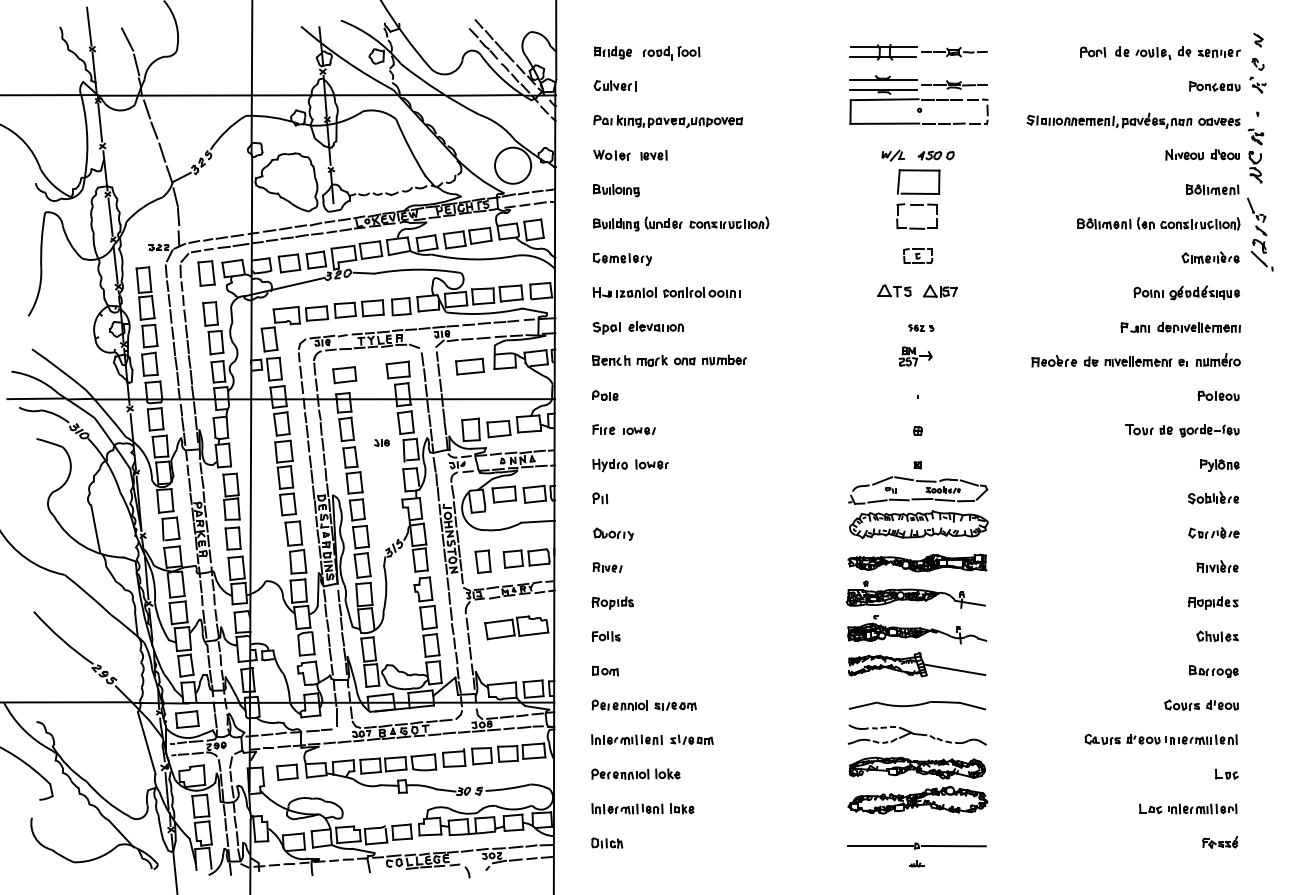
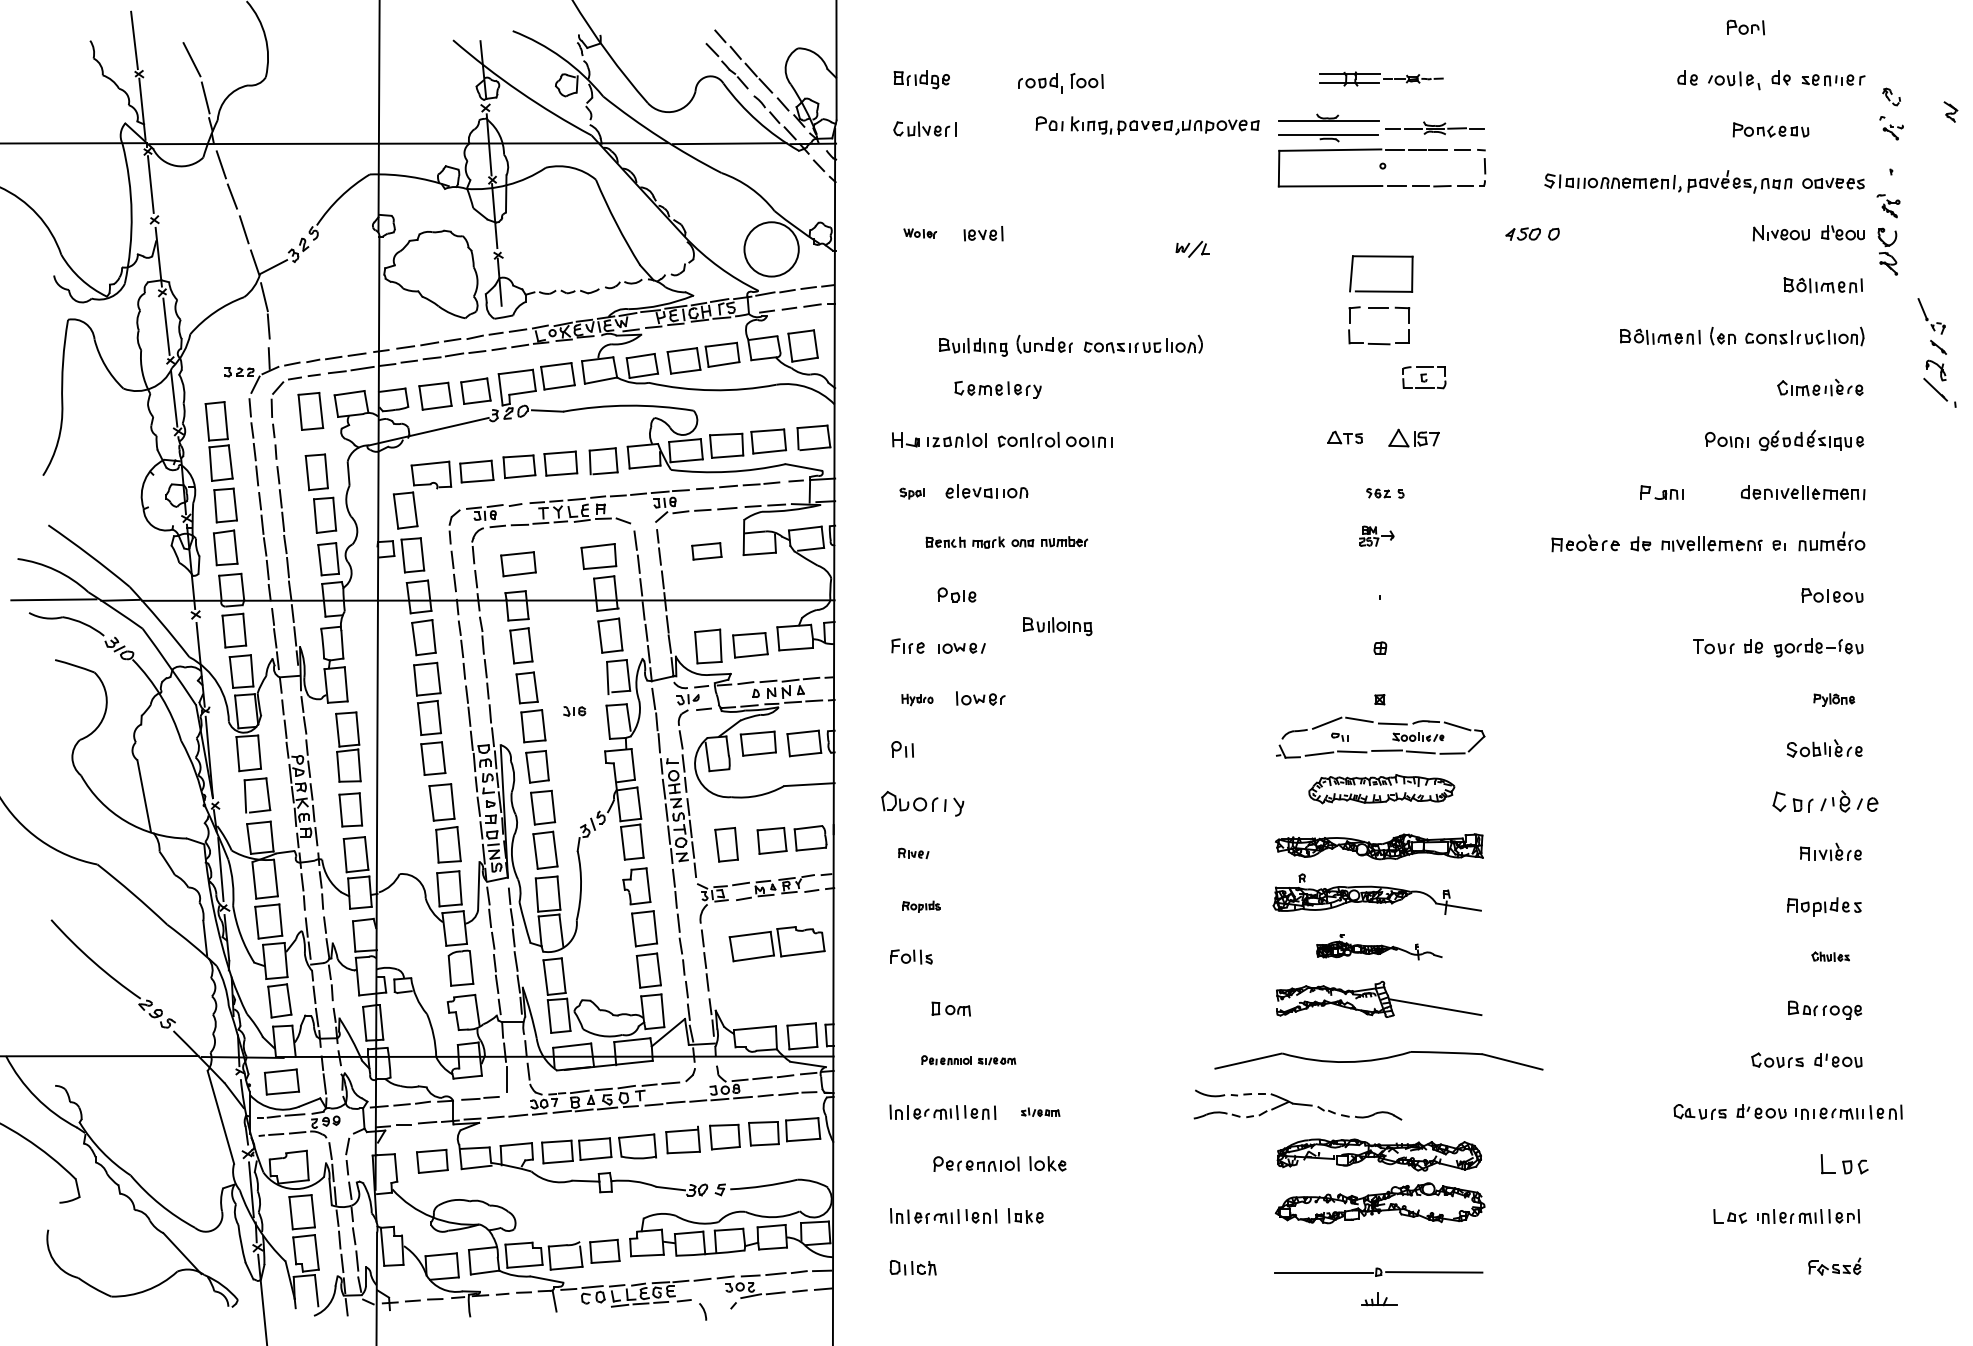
part: (1258, 39) -> (1950, 110), moved
part: (1093, 51) -> (1746, 26), moved
part: (918, 52) -> (1381, 79), size x0.6
part: (671, 53) -> (1060, 83), moved
part: (1214, 86) -> (1770, 130), moved
part: (667, 121) -> (1146, 125), moved
part: (611, 154) -> (919, 232), size x0.6
part: (892, 155) -> (1191, 249), moved
part: (935, 155) -> (1531, 234), moved
part: (616, 190) -> (1057, 626), moved
part: (681, 223) -> (1071, 345), moved
part: (1260, 234) -> (1937, 352), moved
part: (918, 255) -> (1424, 376), moved
part: (622, 258) -> (997, 388), moved
part: (894, 290) -> (1345, 436), size x0.7
part: (606, 327) -> (912, 492), size x0.6
part: (1134, 327) -> (1660, 492), moved
part: (915, 356) -> (1376, 536), size x0.7
part: (669, 360) -> (1006, 542), size x0.7
part: (469, 366) -> (706, 551), size x0.7
part: (605, 395) -> (957, 594), moved
part: (381, 442) -> (573, 710), moved
part: (609, 465) -> (916, 700), size x0.6
part: (1219, 465) -> (1833, 700), size x0.7
part: (918, 524) -> (1381, 788), size x0.7
part: (1213, 532) -> (1824, 800), size x1.4
part: (613, 533) -> (922, 802), size x1.4
part: (607, 567) -> (913, 853), size x0.7
part: (612, 602) -> (921, 906), size x0.6
part: (917, 629) -> (1379, 946), size x0.6
part: (1217, 635) -> (1830, 955), size x0.6
part: (605, 670) -> (951, 1008), moved
part: (643, 704) -> (967, 1059), size x0.6
part: (917, 705) -> (1379, 1060), size x1.6
part: (916, 734) -> (1296, 1104), moved
part: (1160, 738) -> (1787, 1110), moved
part: (691, 739) -> (1039, 1111), size x0.6
part: (635, 773) -> (999, 1163), moved
part: (1226, 773) -> (1844, 1163), size x1.4
part: (916, 863) -> (1378, 1298), size x1.6

